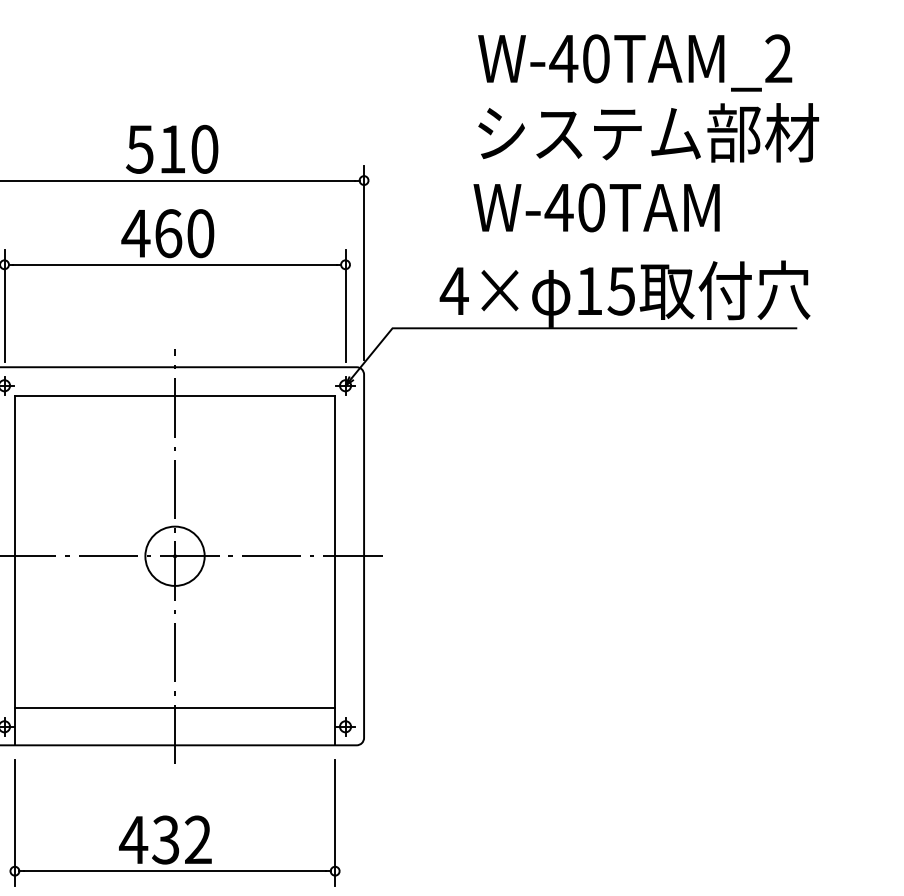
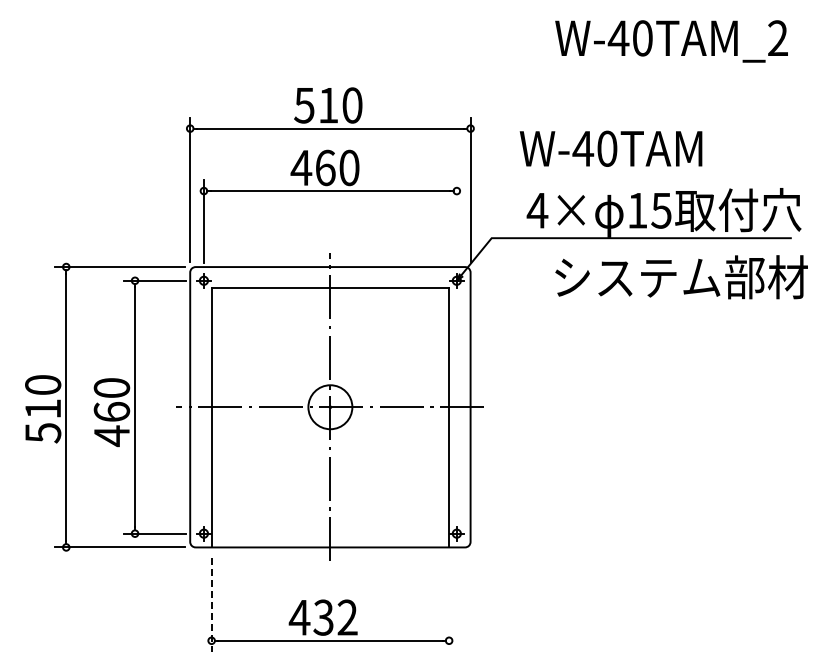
text: (648, 133) -> (681, 277), moved
text: (595, 207) -> (610, 148), moved
line: (345, 305) -> (456, 221), removed
line: (175, 707) -> (330, 519), removed
line: (335, 822) -> (449, 604), removed
line: (14, 823) -> (211, 605), solid -> dashed

